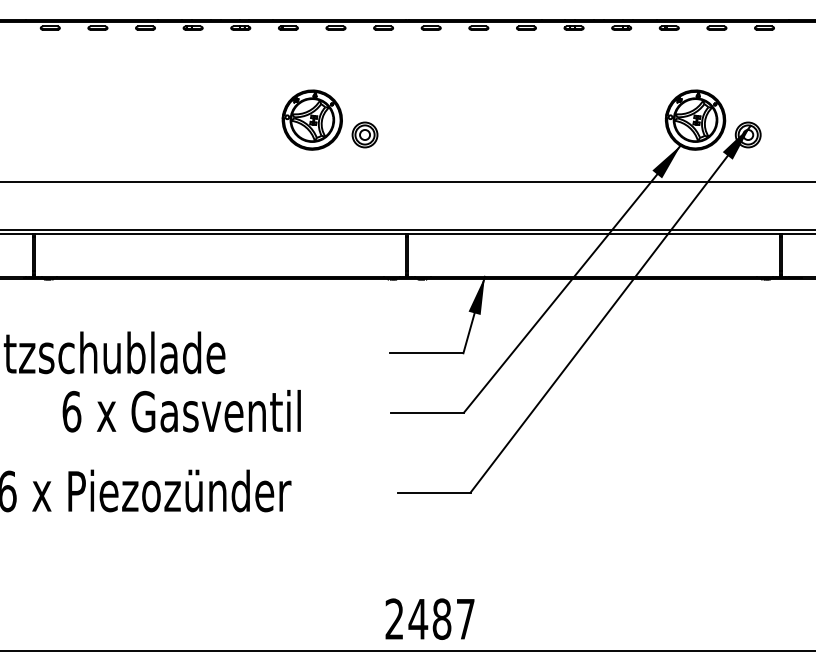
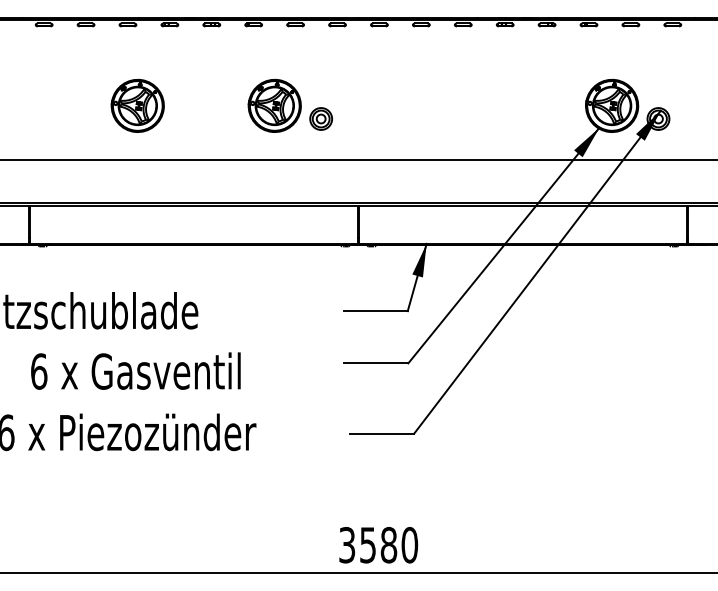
part: (156, 119) -> (137, 105), added
text: (181, 410) -> (135, 370), moved
text: (430, 619) -> (378, 545), 2487 -> 3580

